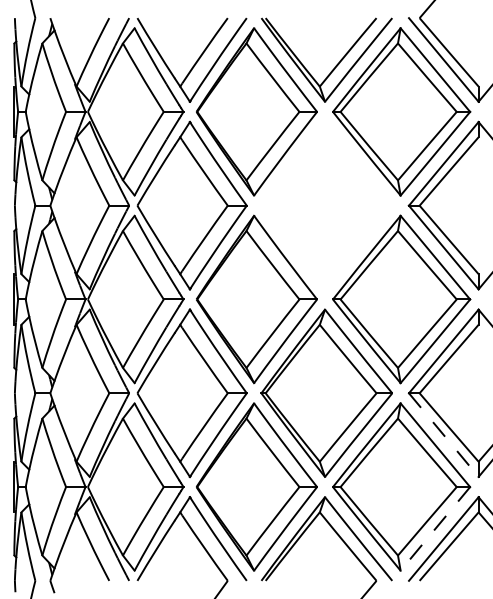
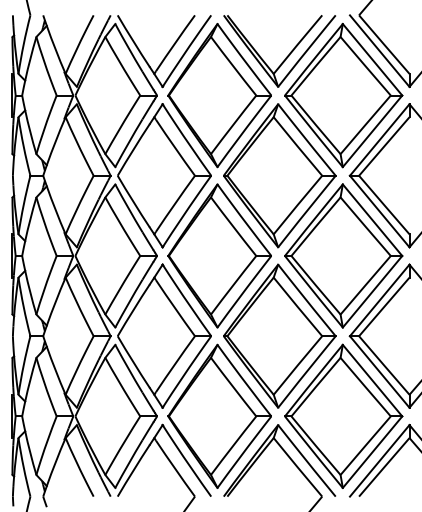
part: (326, 205) -> (279, 175), added
line: (443, 434) -> (379, 371), dashed -> solid
line: (435, 529) -> (372, 452), dashed -> solid

